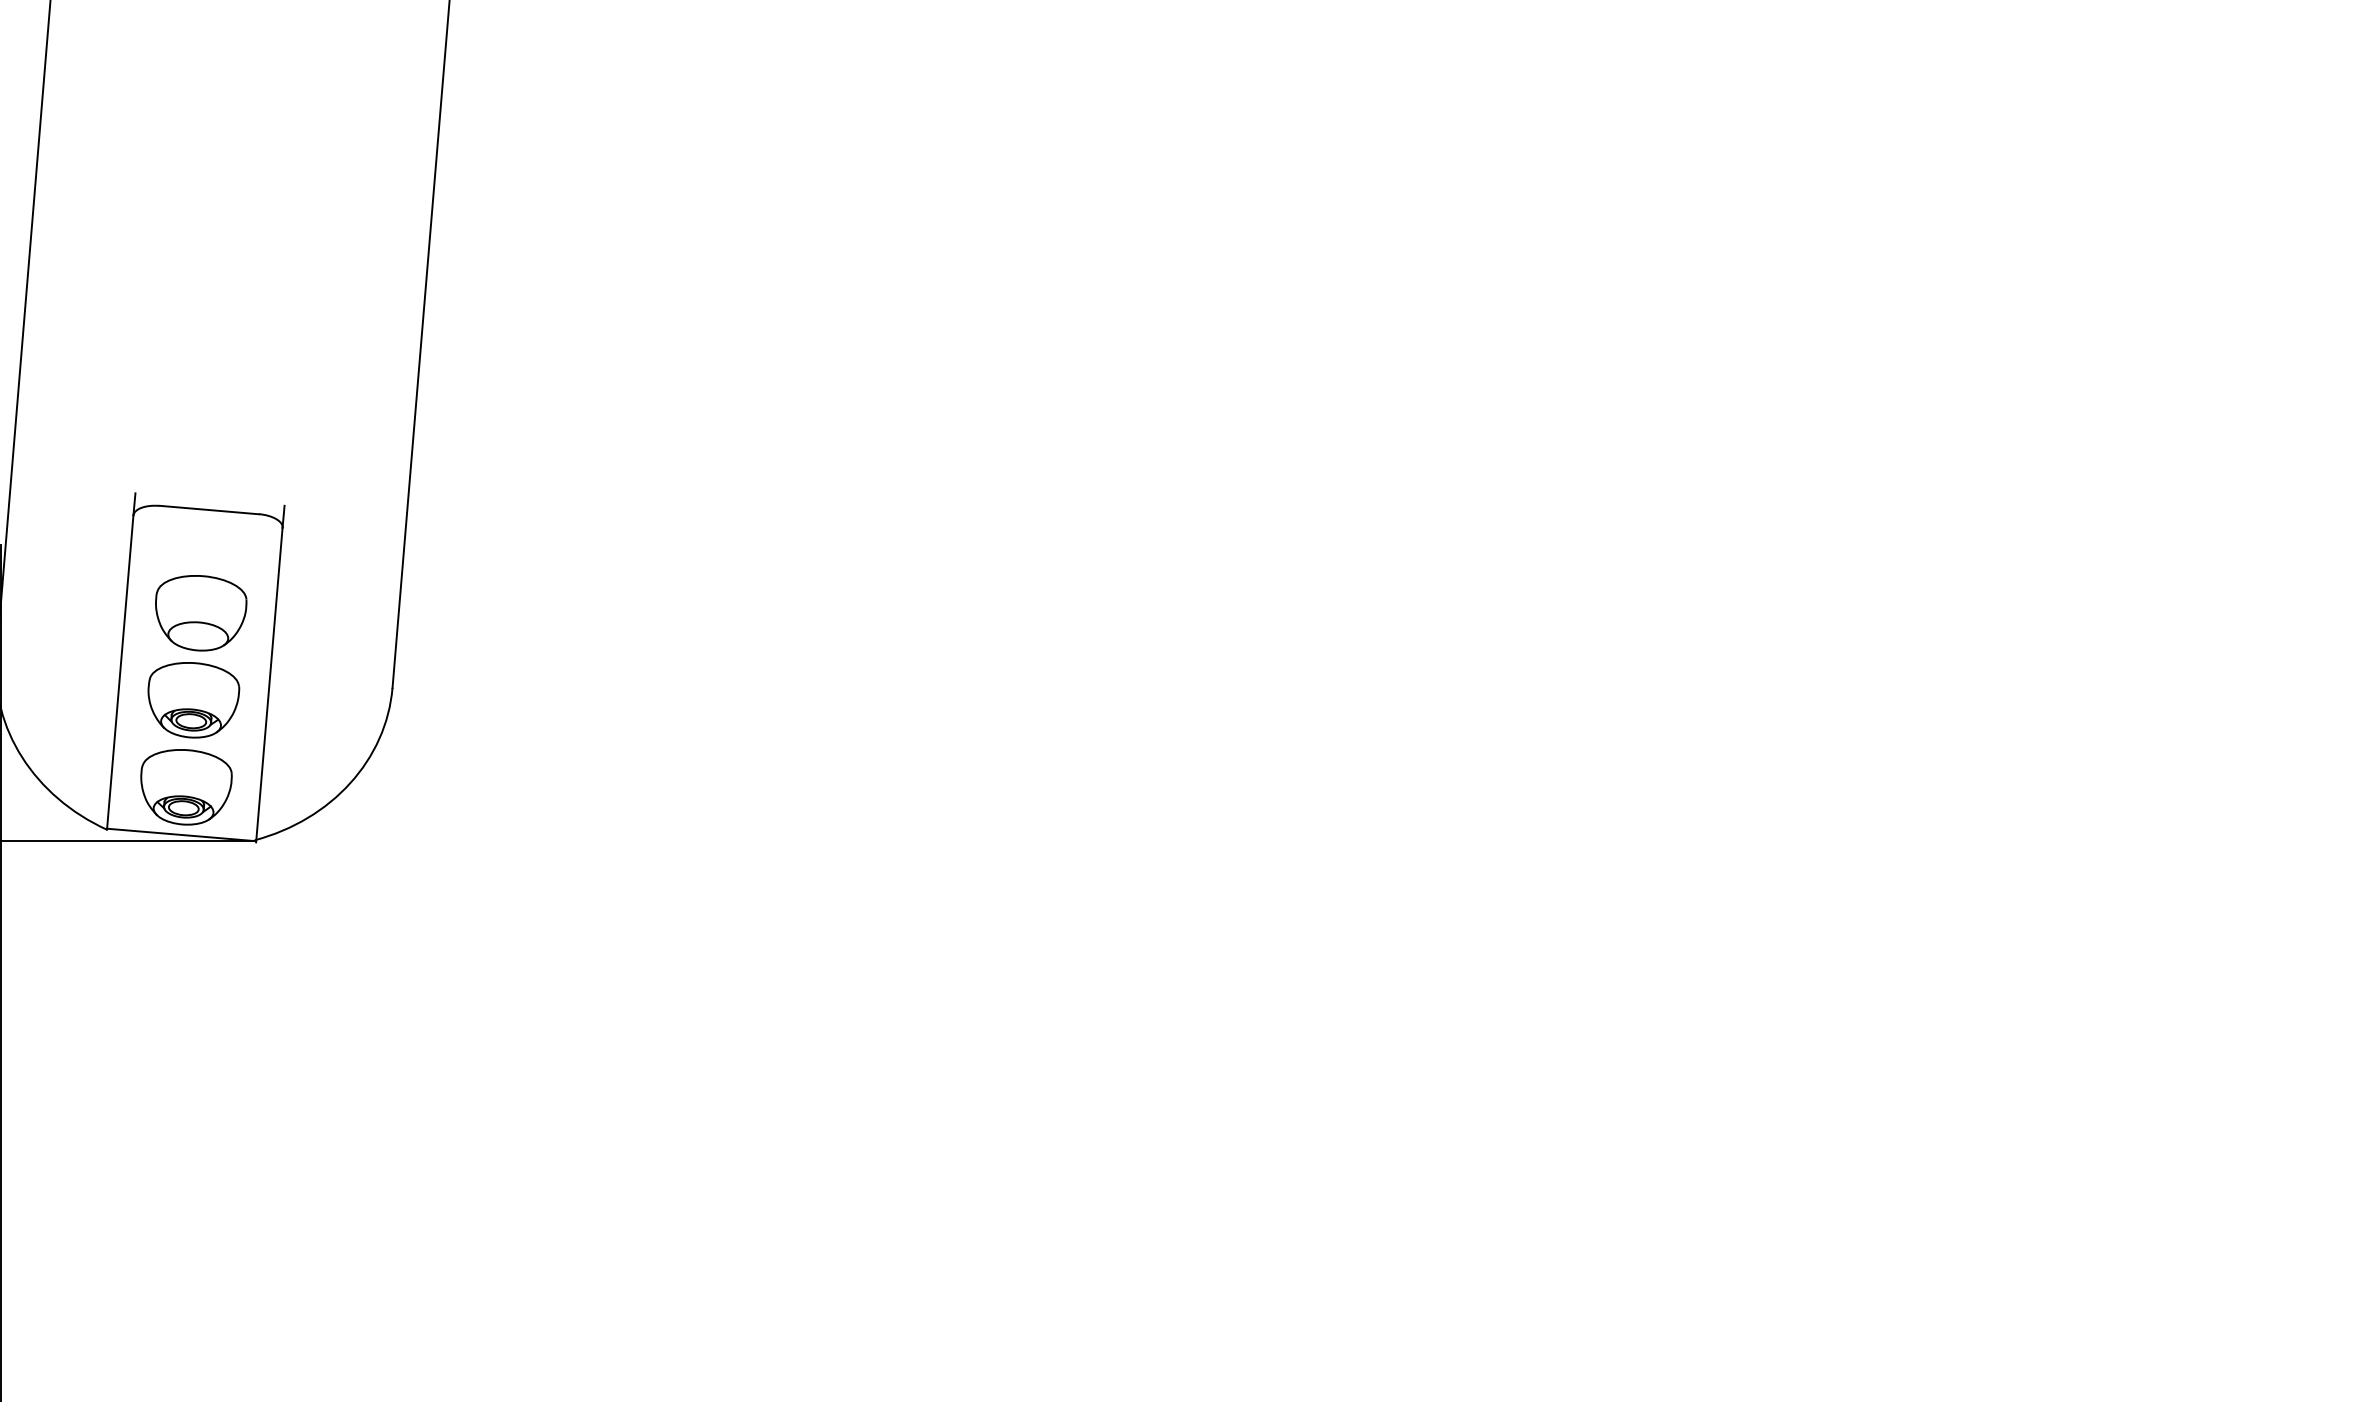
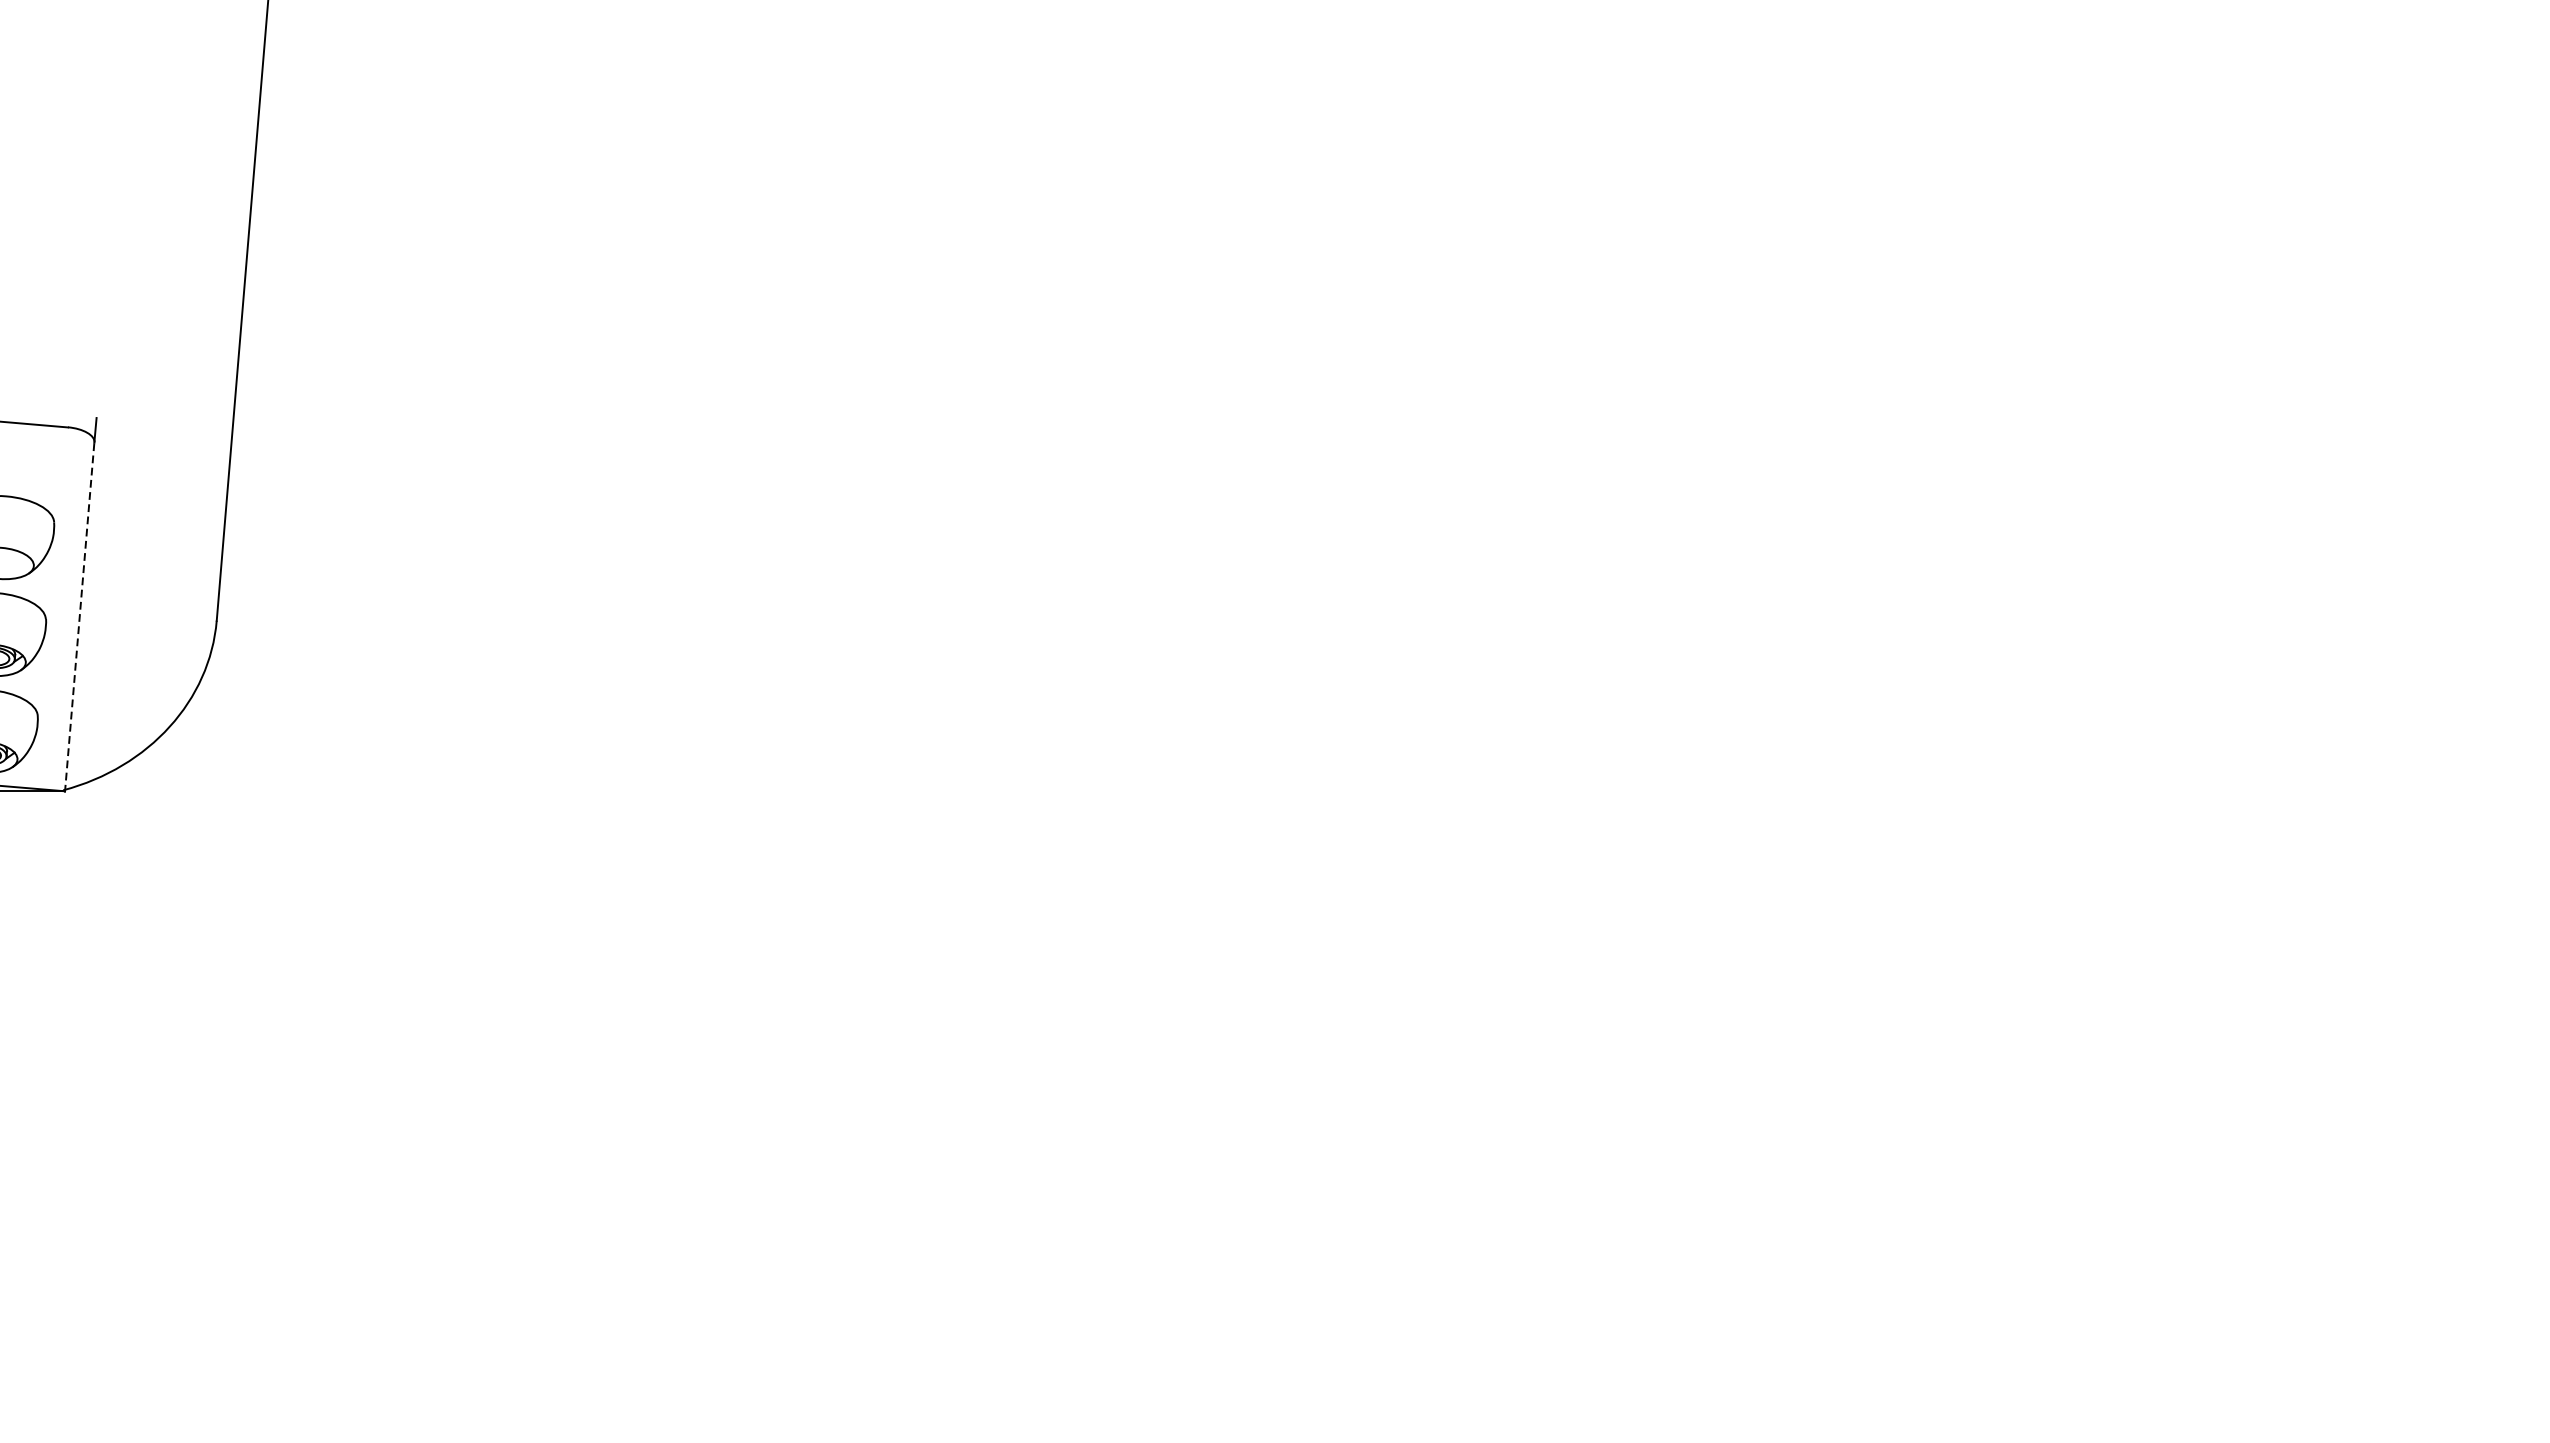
line: (269, 685) -> (79, 618), solid -> dashed

